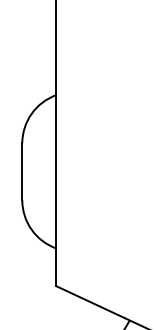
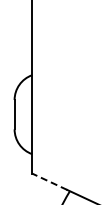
line: (90, 301) -> (49, 181), solid -> dashed

